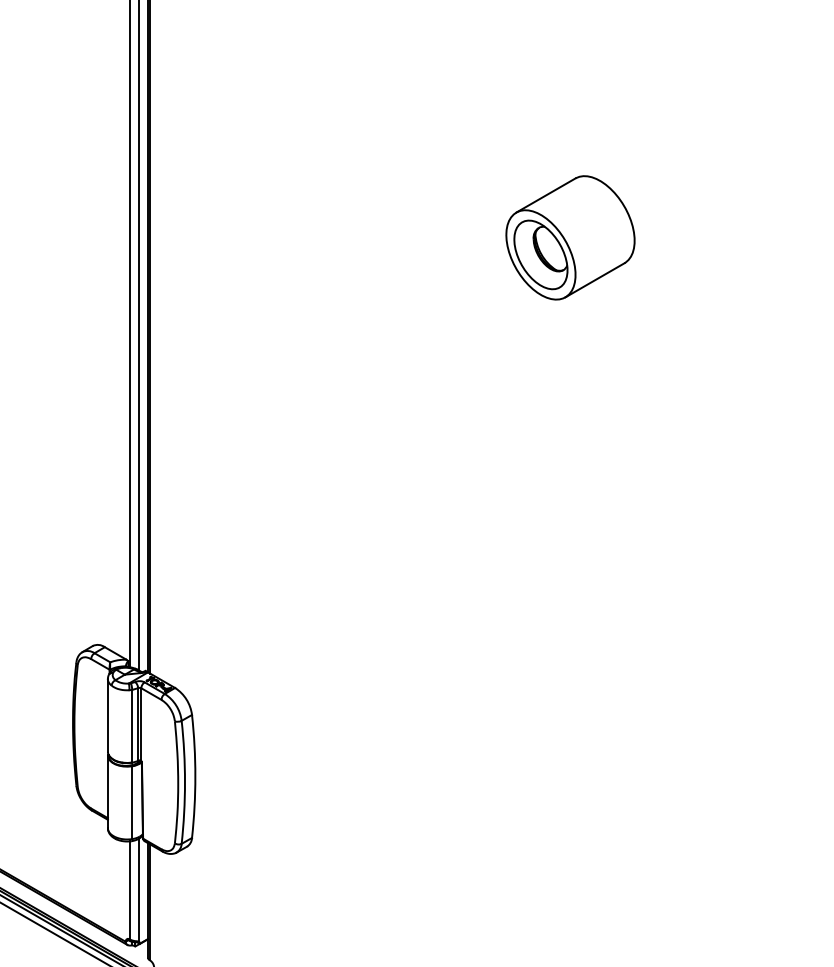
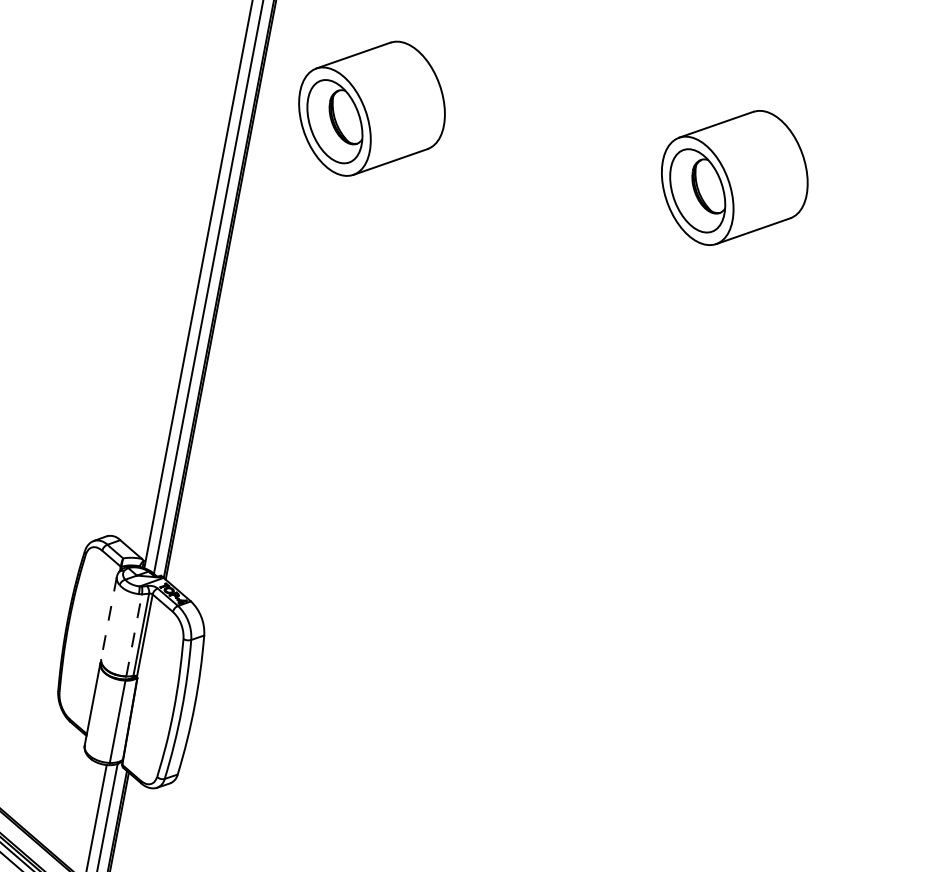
part: (249, 237) -> (372, 108), added
line: (107, 715) -> (108, 617), solid -> dashed
line: (132, 725) -> (134, 634), solid -> dashed

